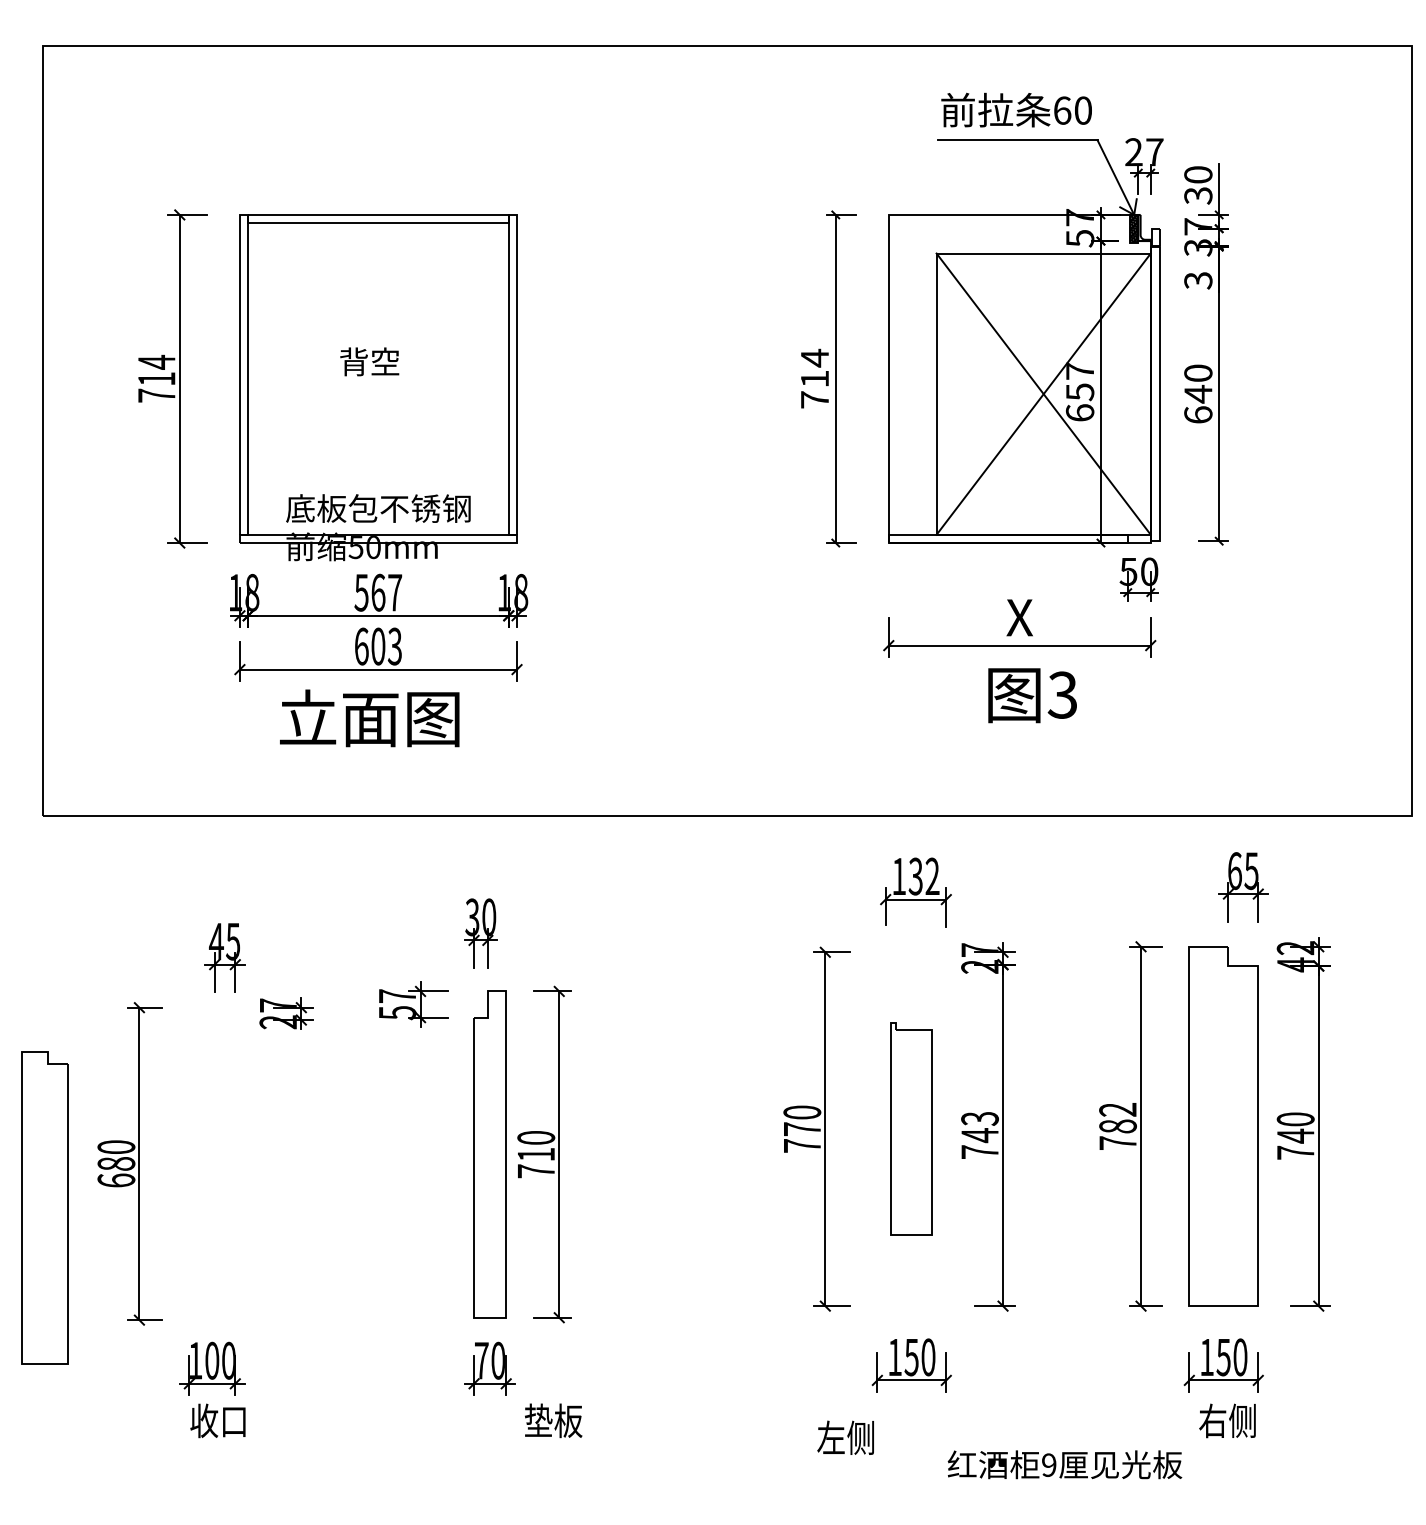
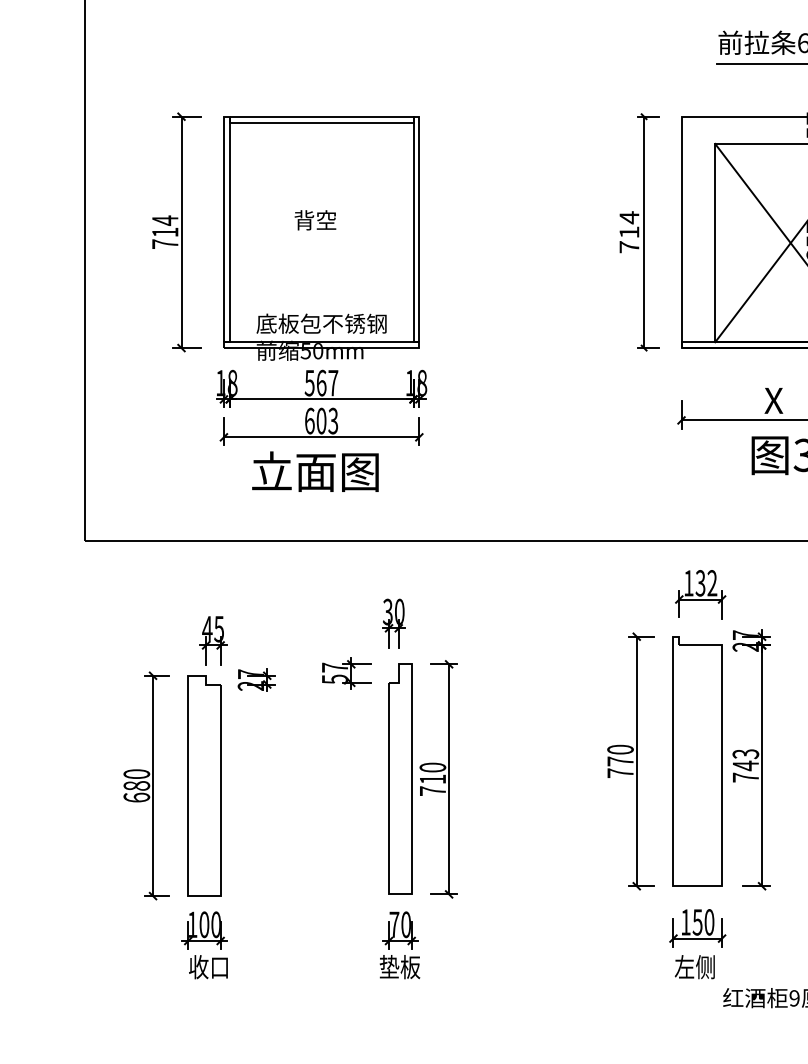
part: (911, 1128) -> (697, 760), size x1.67
part: (44, 1207) -> (203, 785), moved
text: (553, 1420) -> (399, 966), moved
text: (845, 1437) -> (694, 966), moved

